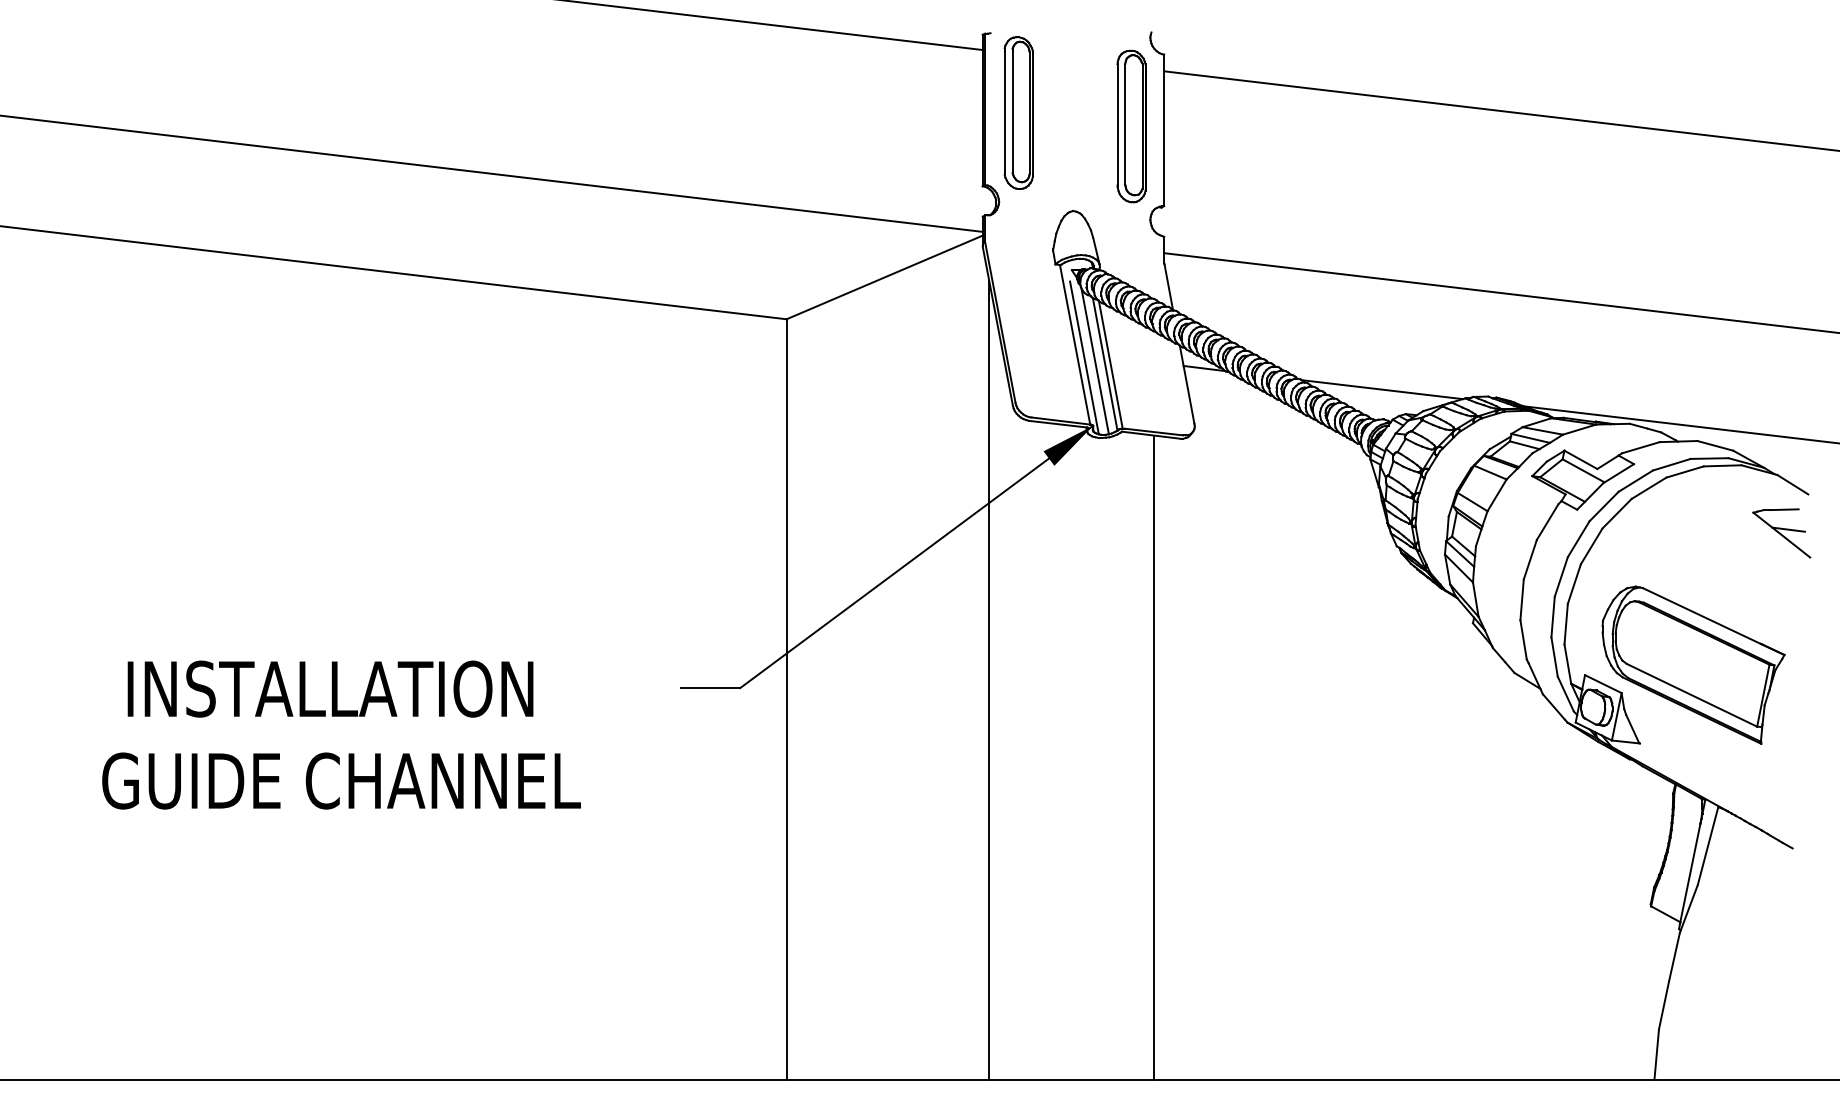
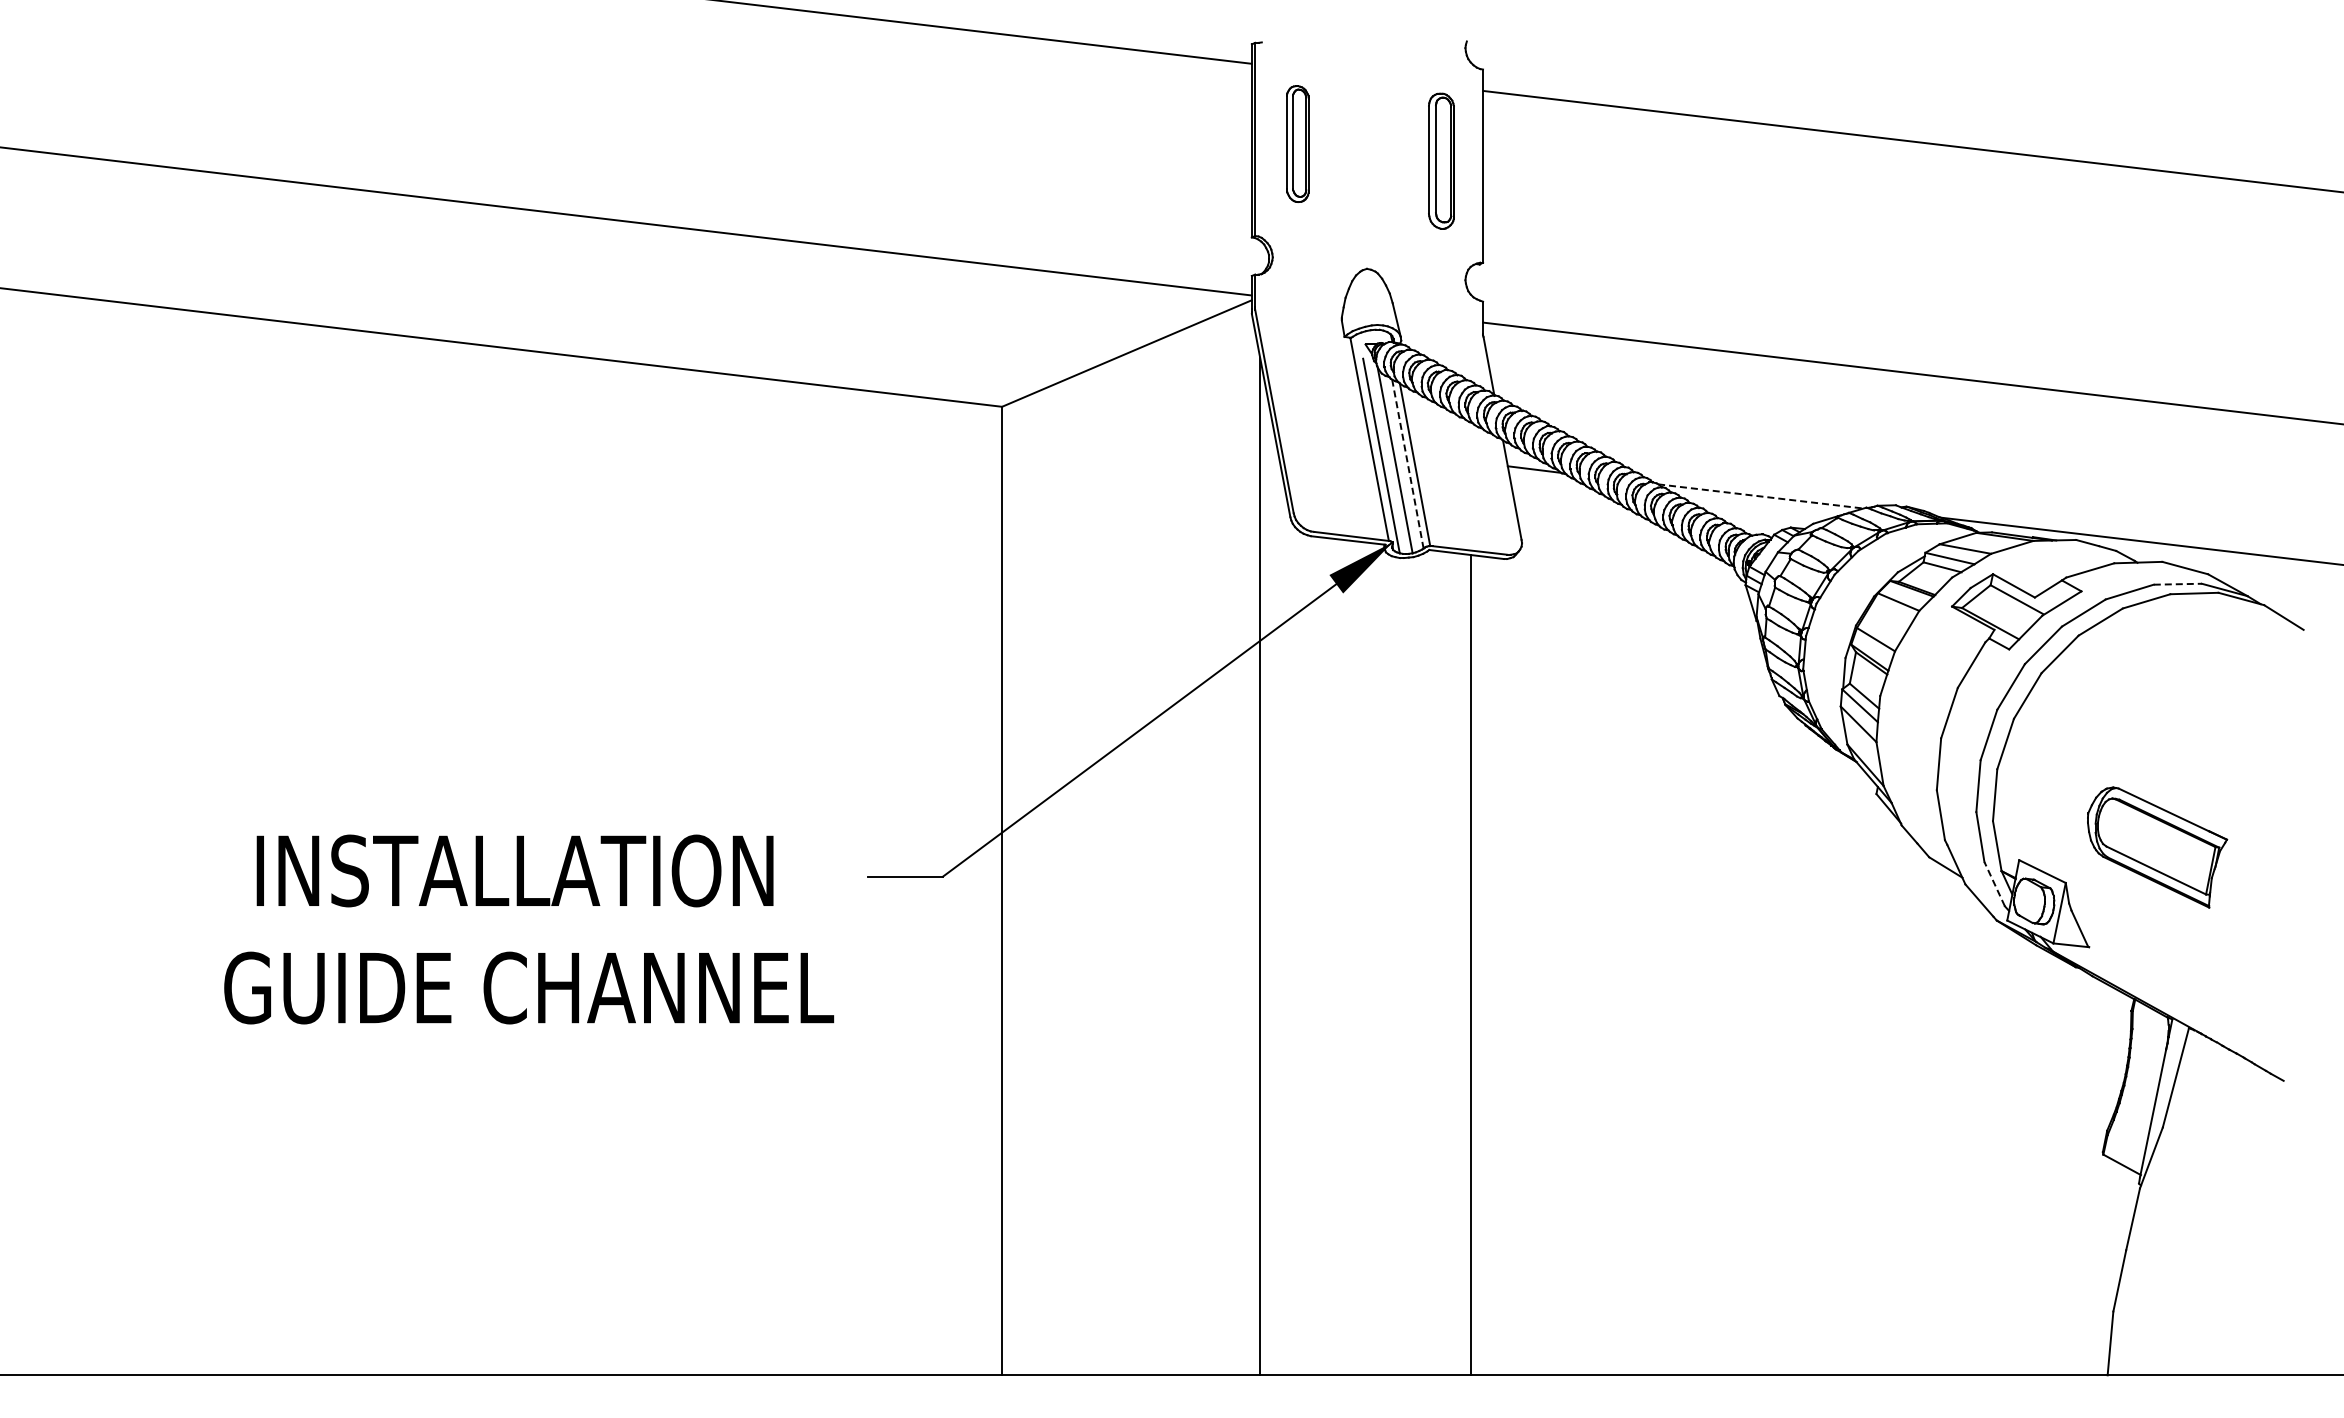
part: (1018, 112) -> (1297, 143), size x0.6
part: (1131, 125) -> (1441, 160), size x0.7
line: (1104, 364) -> (1407, 464), solid -> dashed
line: (1382, 389) -> (1761, 496), solid -> dashed
line: (1710, 458) -> (2178, 584), solid -> dashed
part: (1781, 533) -> (2269, 679), removed
part: (1693, 665) -> (2157, 847), size x0.6
line: (1565, 693) -> (1994, 883), solid -> dashed
text: (341, 735) -> (529, 929), moved

